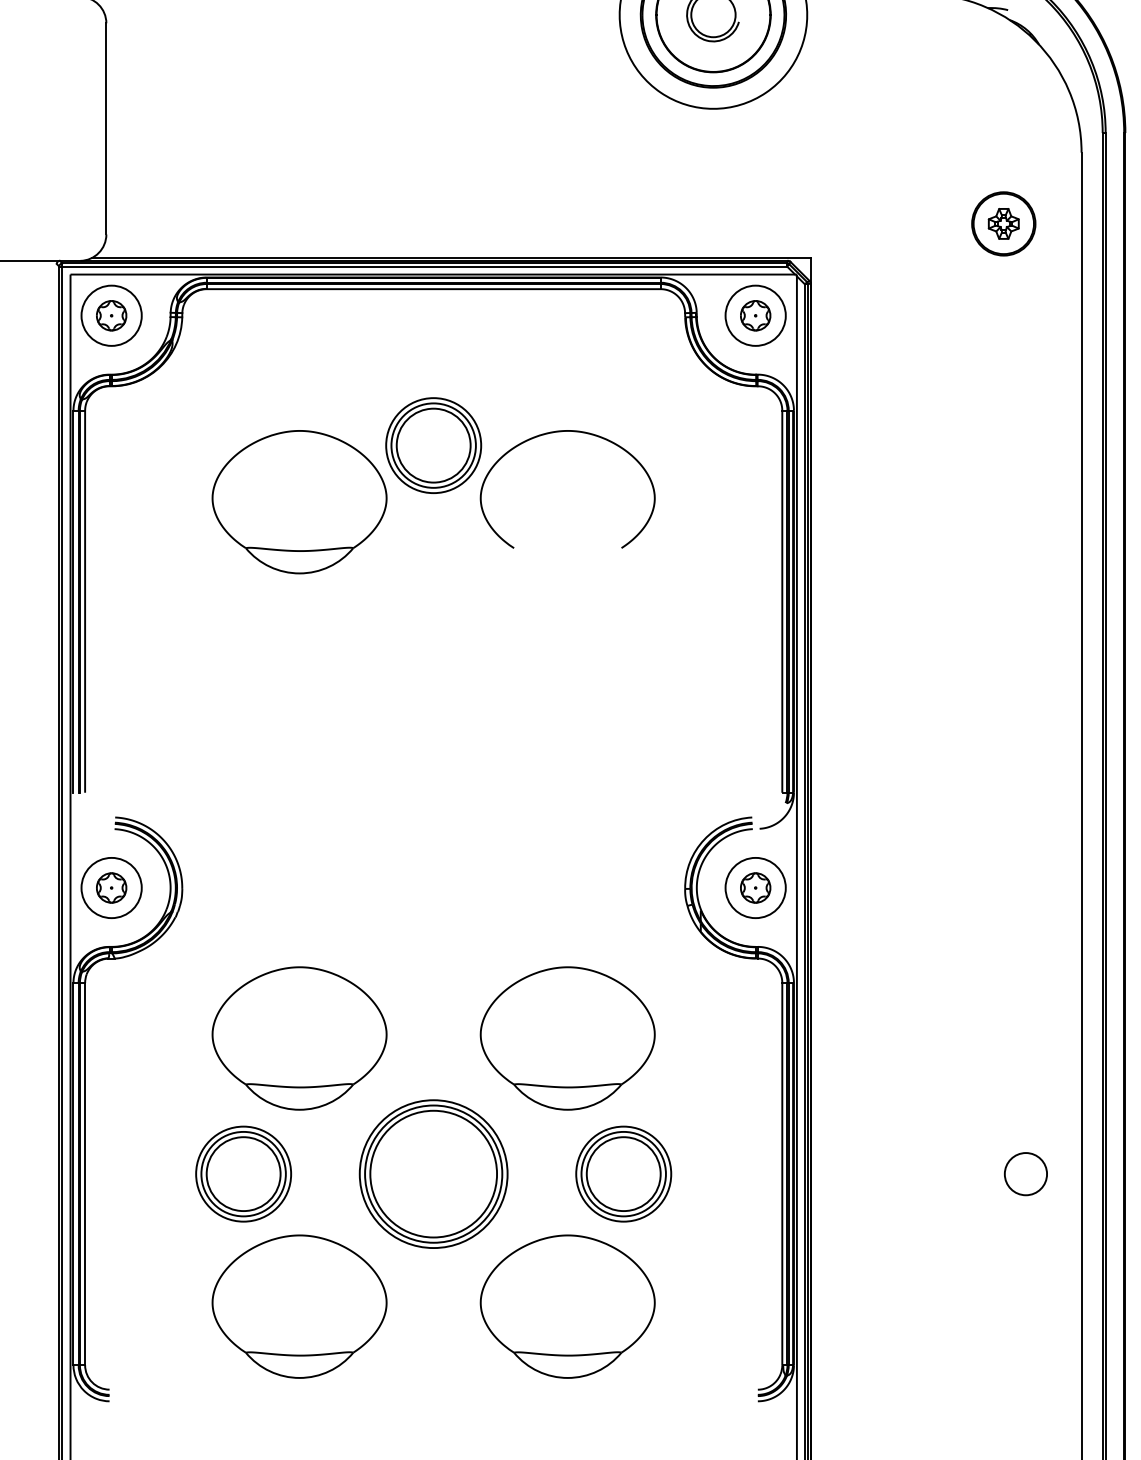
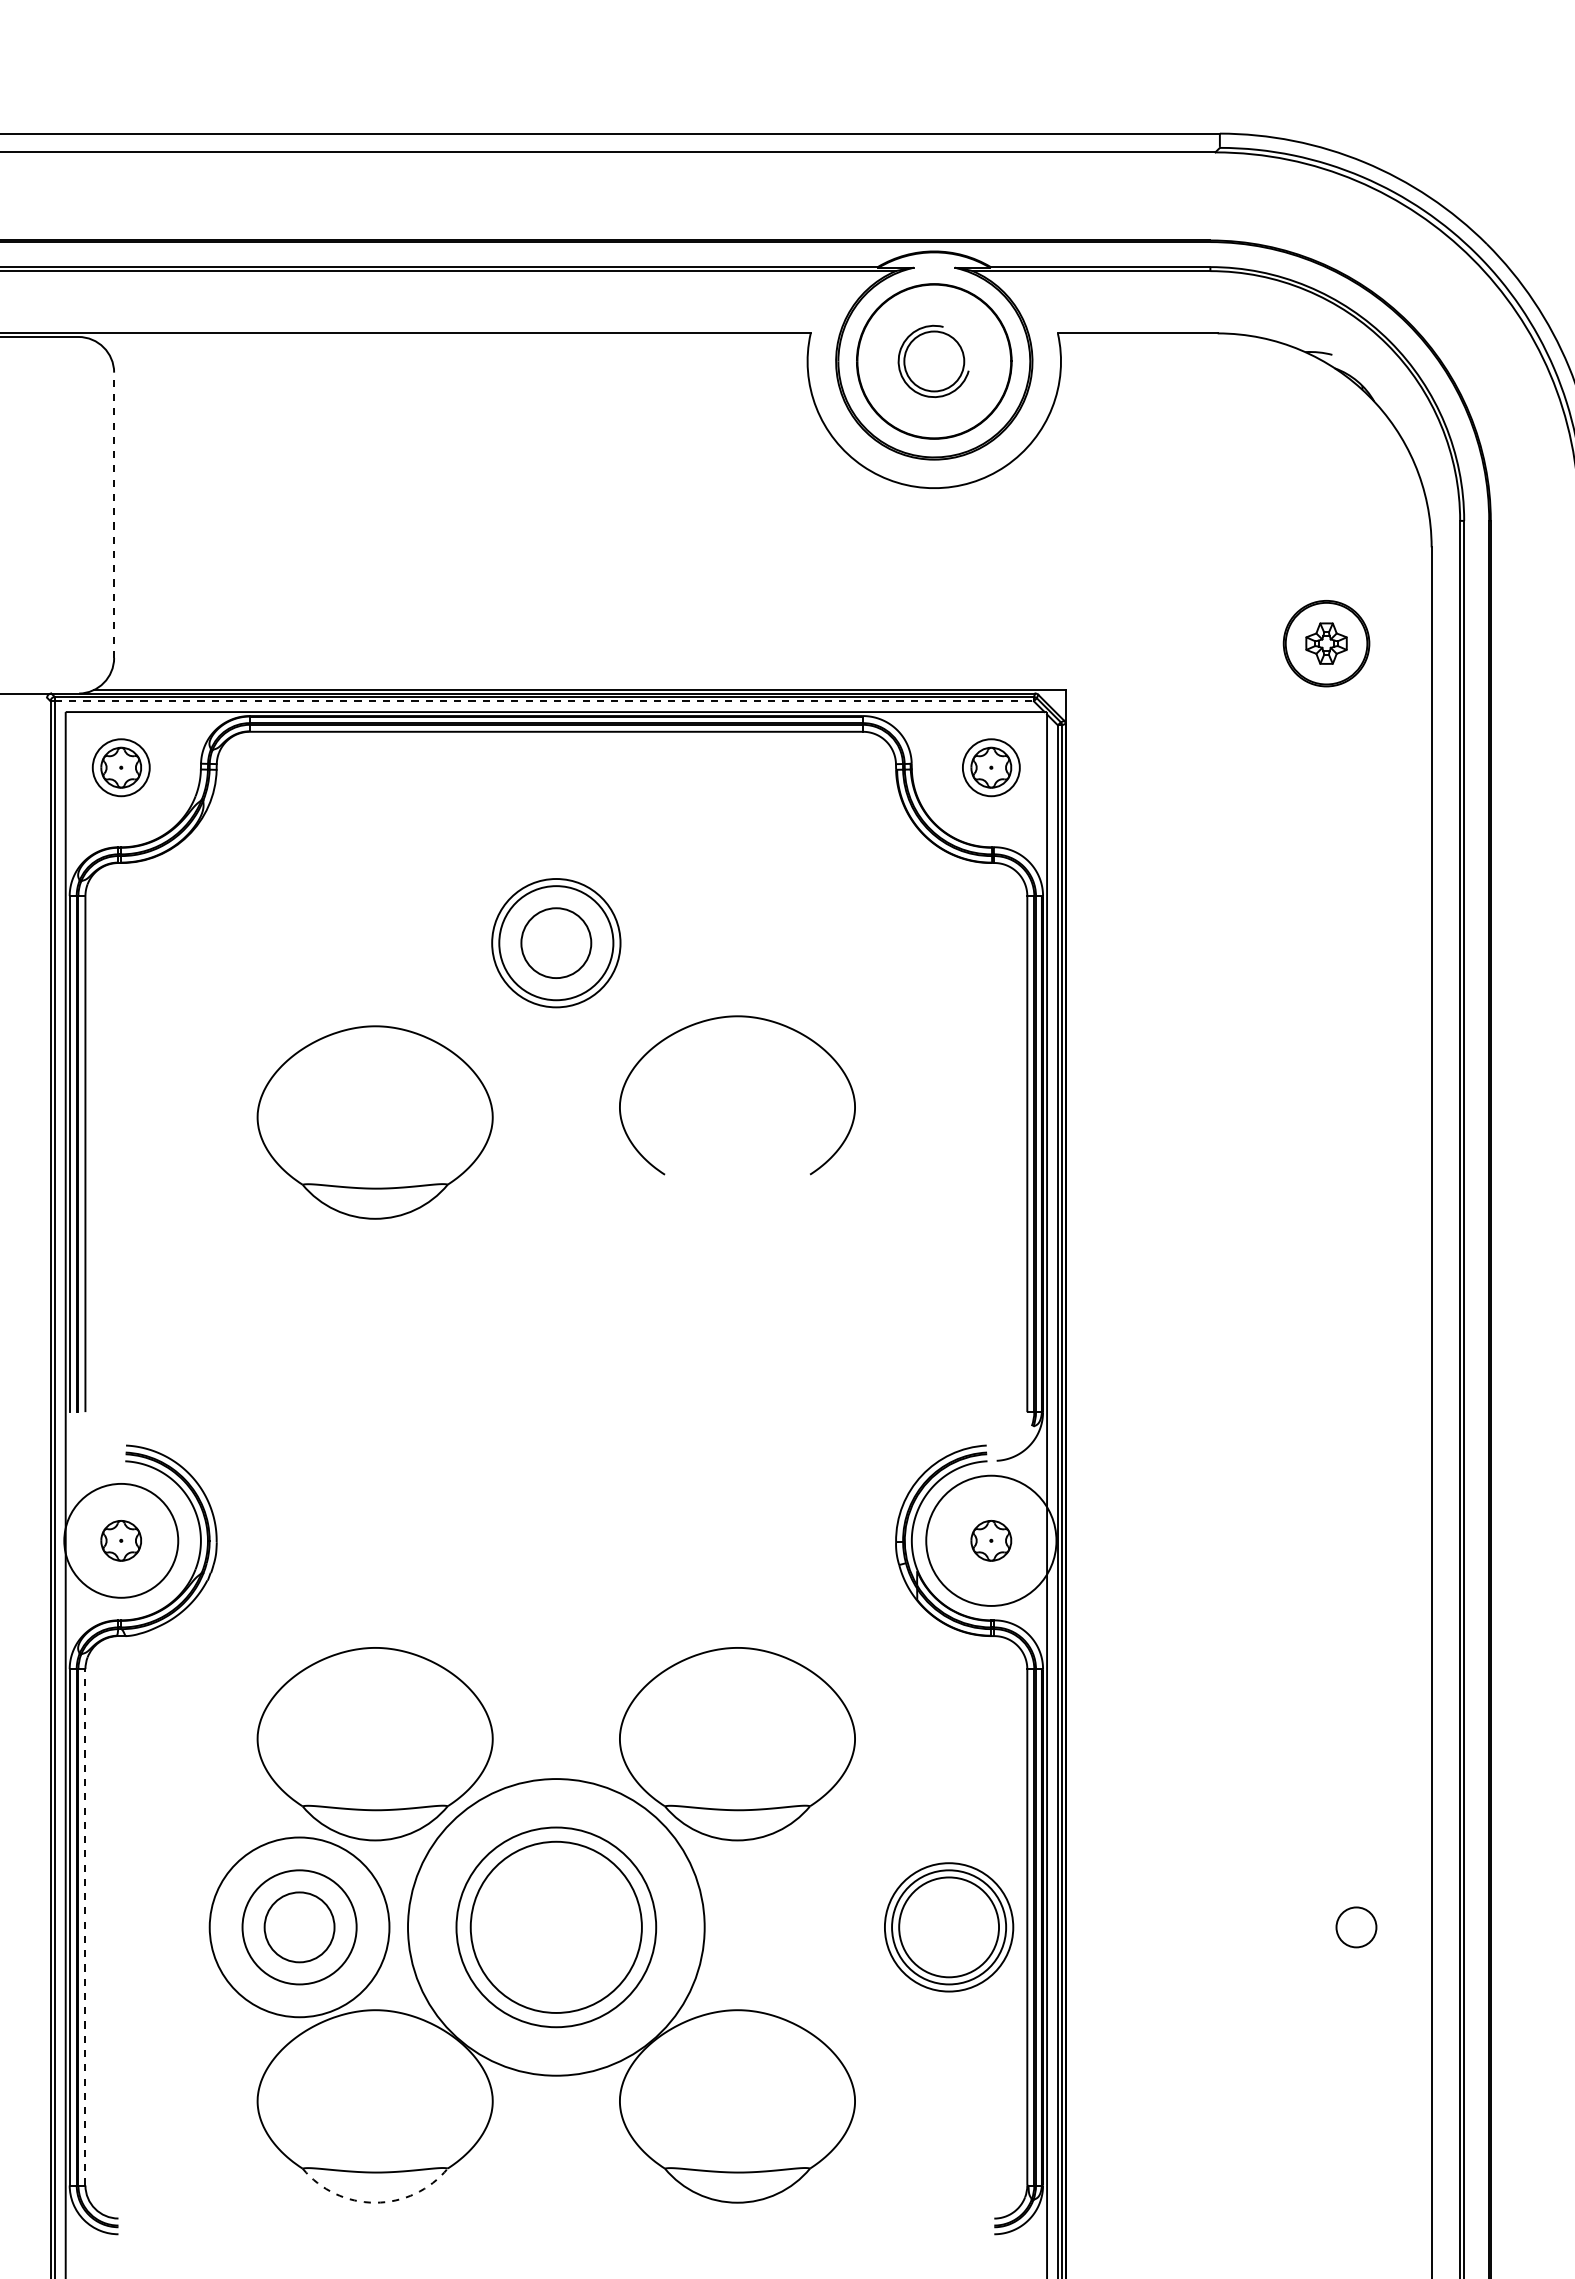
line: (106, 129) -> (114, 515), solid -> dashed
line: (424, 266) -> (544, 701), solid -> dashed
circle: (111, 315) -> (120, 767), size x0.7
circle: (755, 315) -> (991, 767), size x0.7
curve: (567, 431) -> (737, 1017), moved
circle: (433, 445) -> (556, 943), size x0.7
part: (299, 502) -> (374, 1122), moved
circle: (111, 887) -> (120, 1540), size x1.4
circle: (755, 887) -> (991, 1540), size x1.6
line: (85, 1173) -> (85, 1926), solid -> dashed
circle: (243, 1174) -> (299, 1927), size x0.7
circle: (243, 1174) -> (299, 1927), size x1.4
circle: (433, 1174) -> (556, 1927), size x1.6
part: (624, 1174) -> (949, 1927), moved
circle: (1025, 1174) -> (1356, 1927), size x0.7
arc: (299, 1377) -> (375, 2202), solid -> dashed

